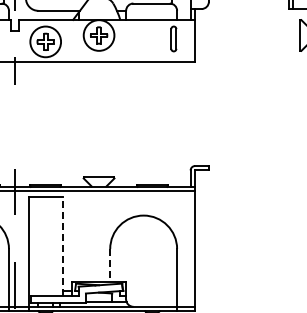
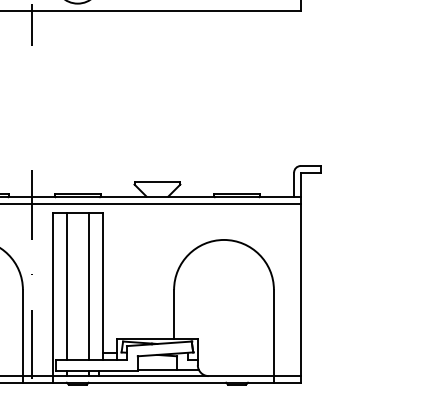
line: (38, 246) -> (67, 286), added
line: (53, 246) -> (89, 286), added
line: (62, 246) -> (102, 286), dashed -> solid
line: (110, 265) -> (174, 314), dashed -> solid

